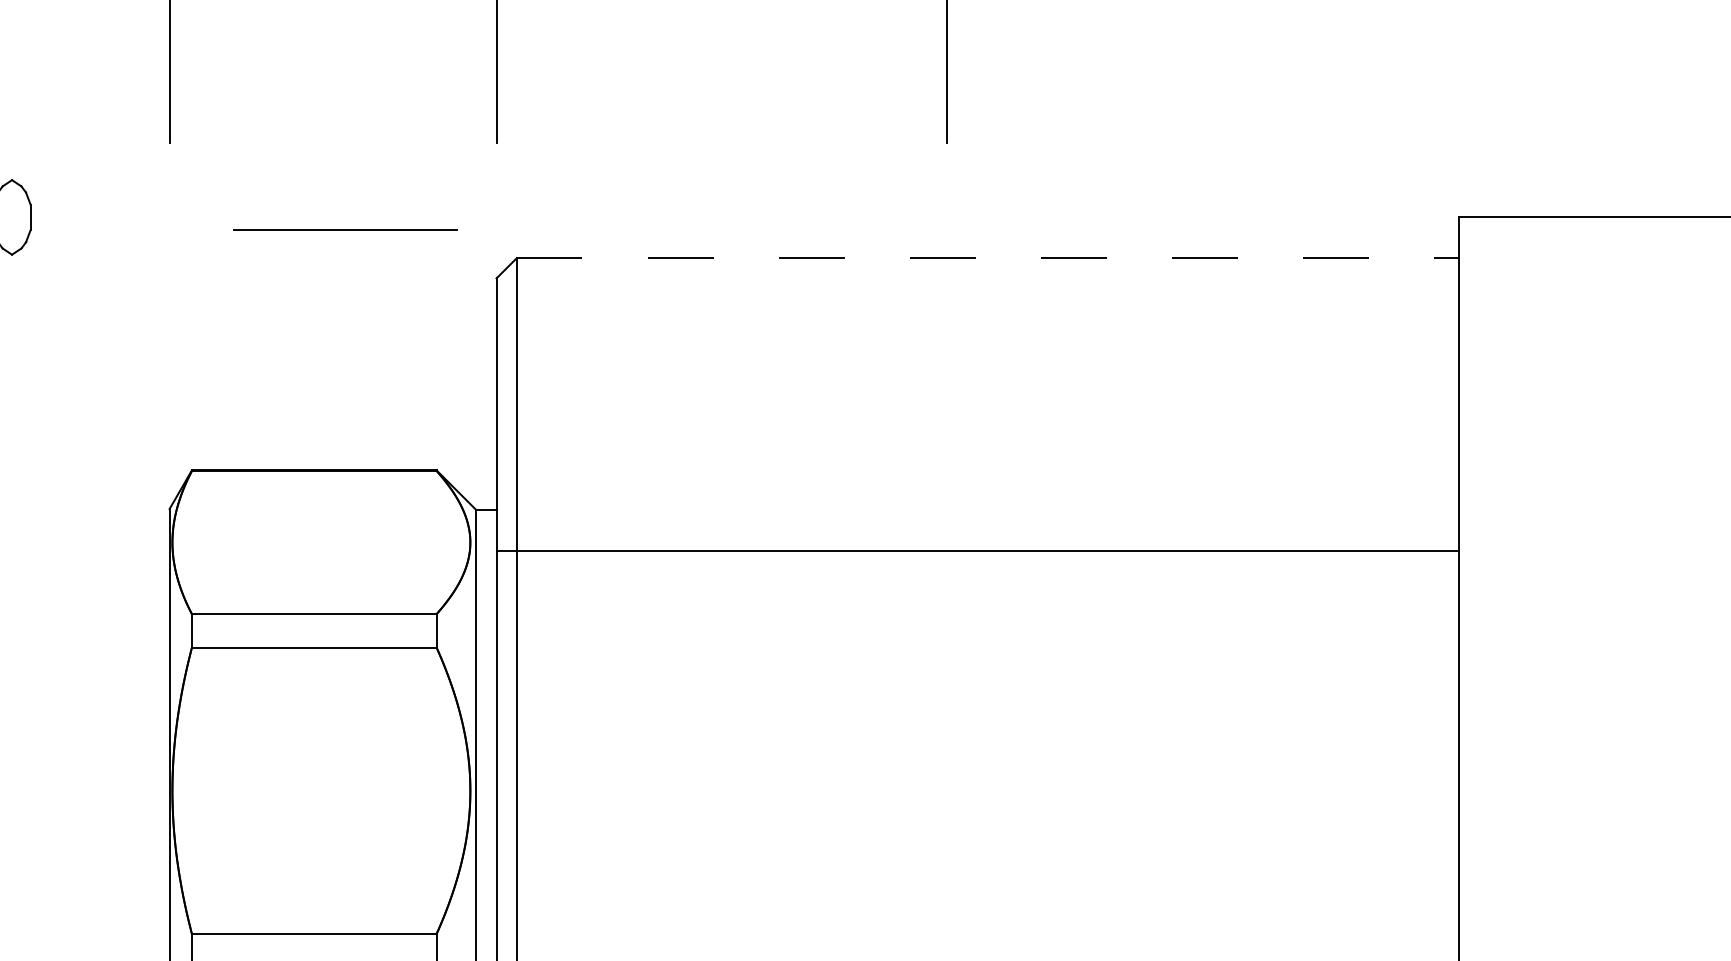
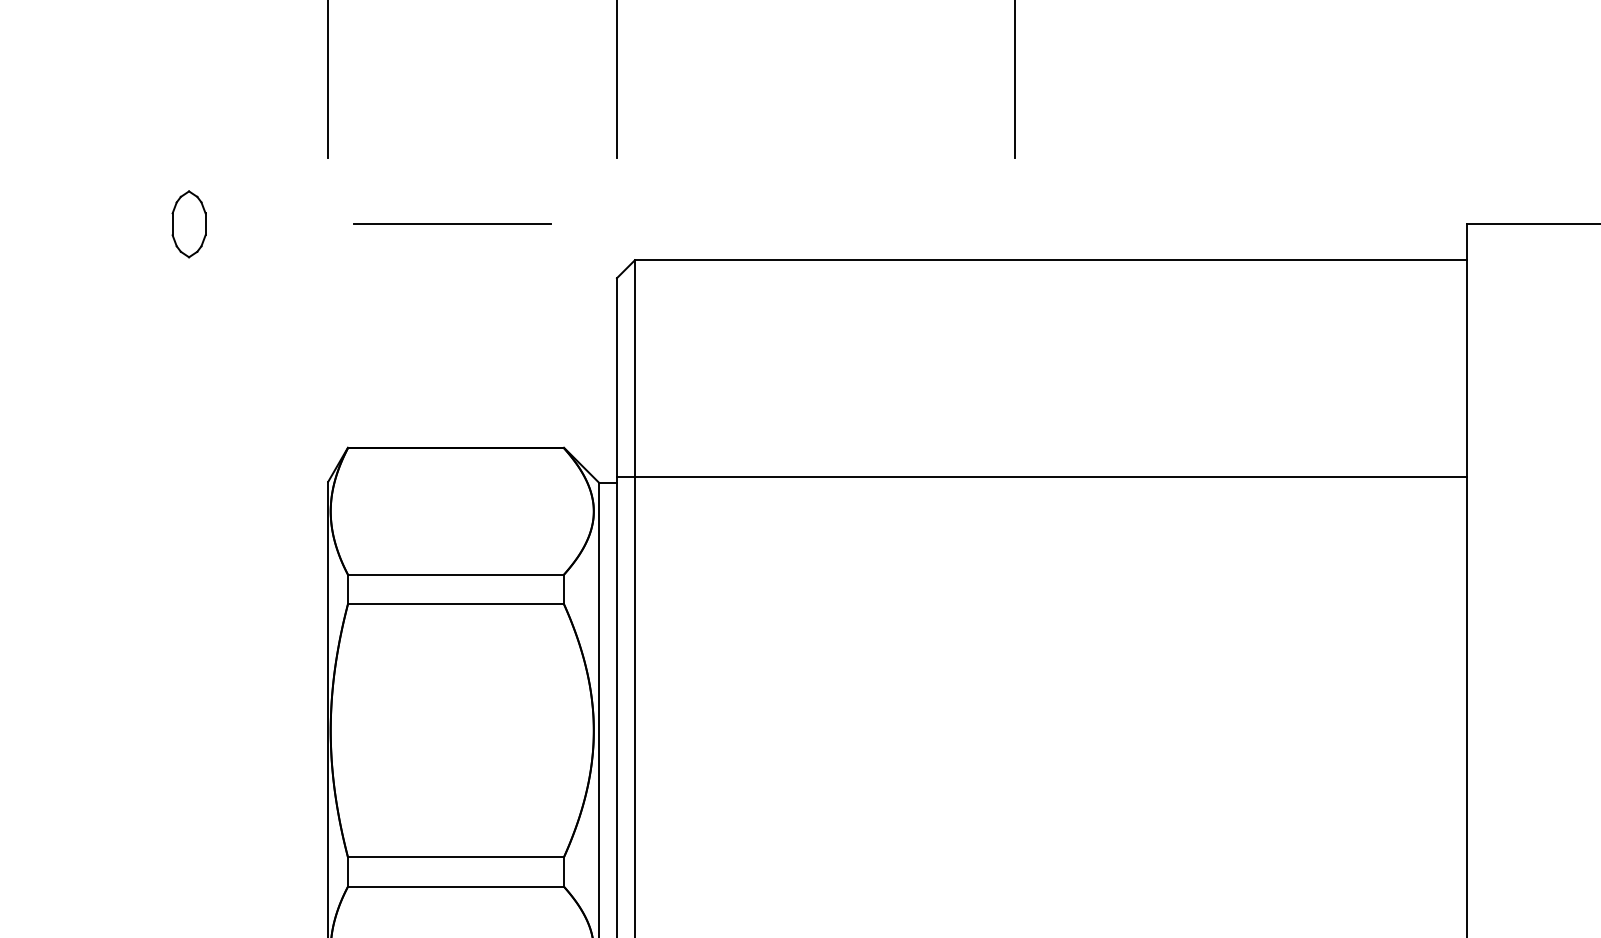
line: (345, 228) -> (452, 223), moved
line: (988, 258) -> (1051, 260), dashed -> solid
line: (977, 551) -> (1041, 477), moved

